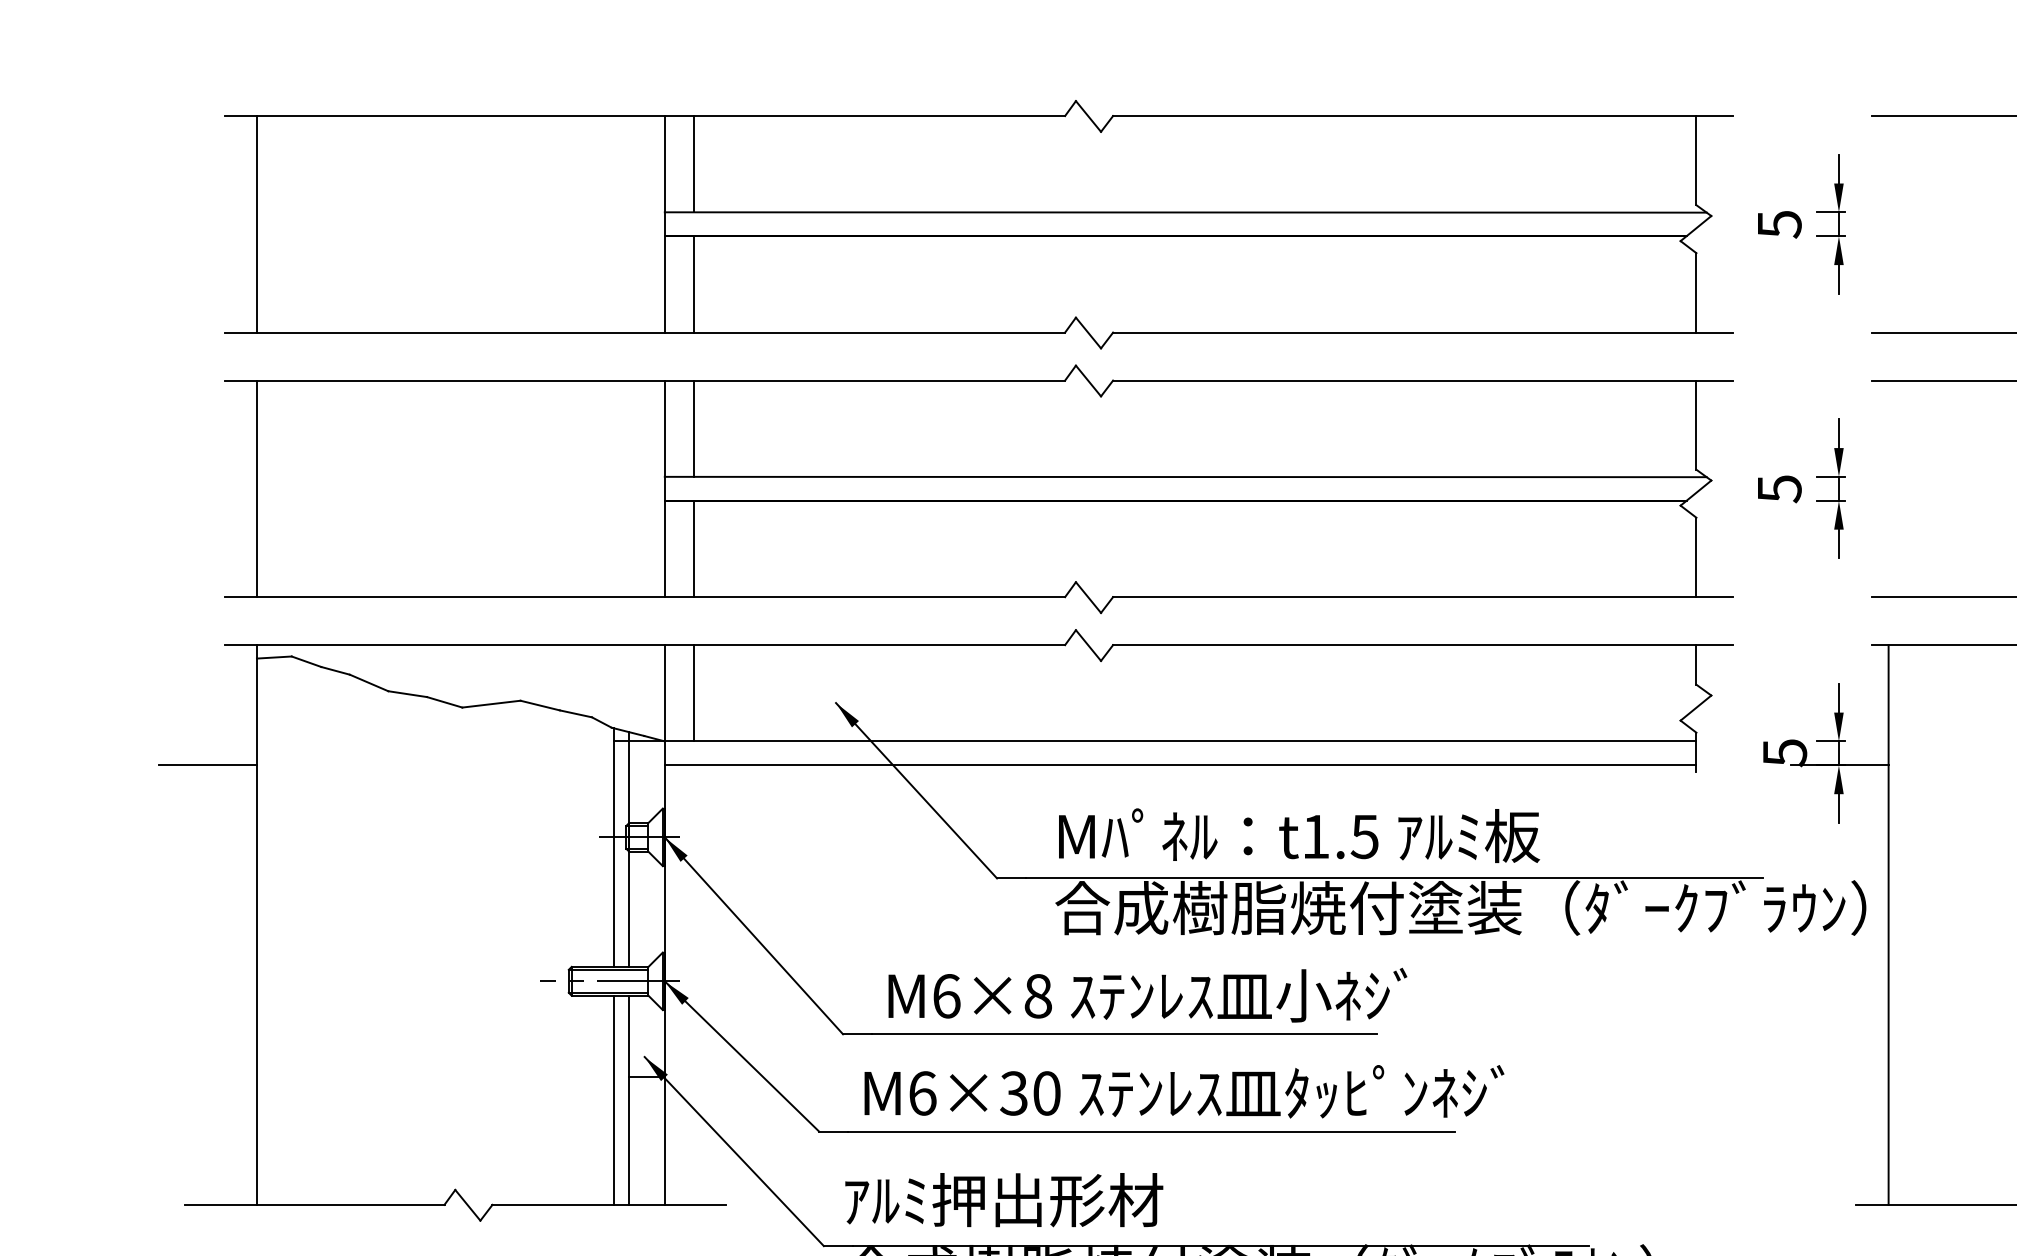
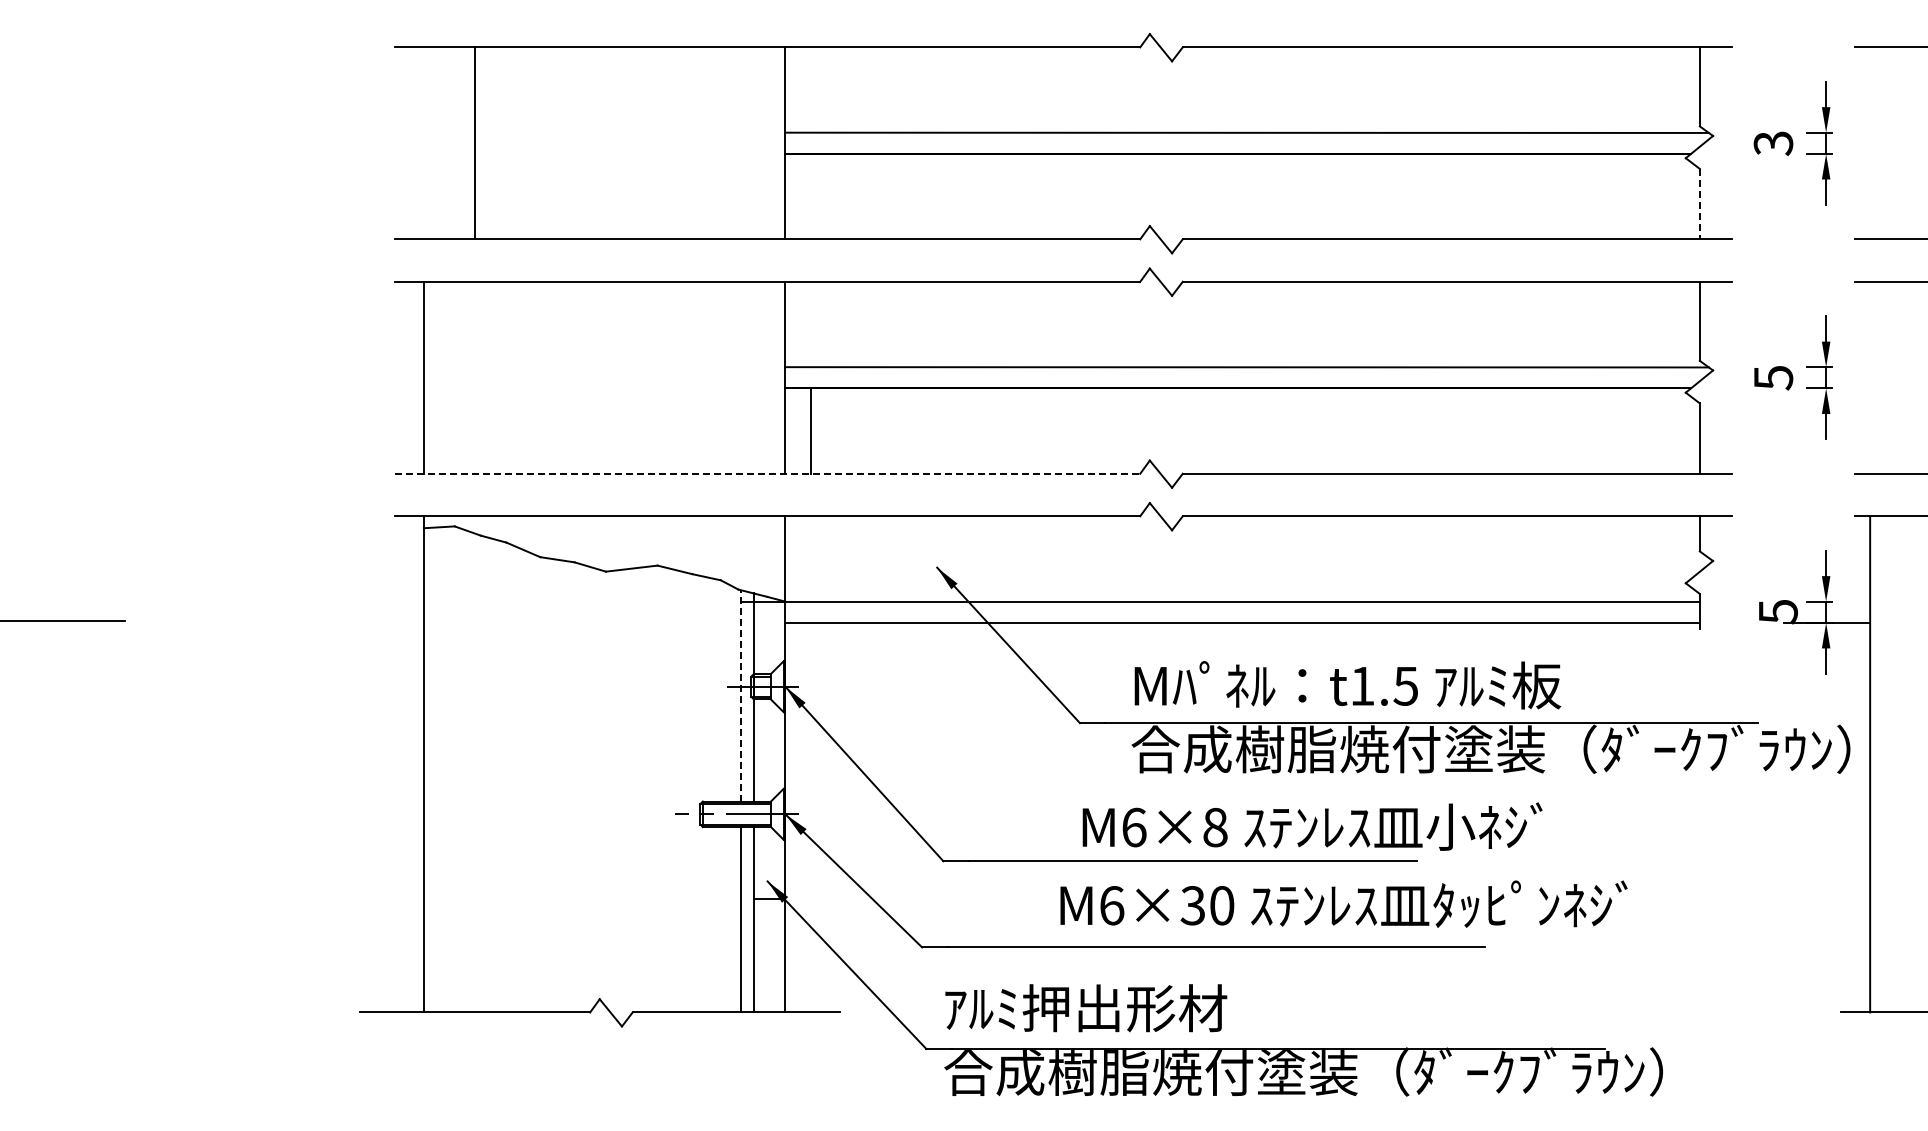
line: (693, 163) -> (810, 89), removed
line: (256, 224) -> (474, 143), moved
text: (1778, 224) -> (1772, 143), 5 -> 3
line: (693, 284) -> (810, 196), removed
line: (1696, 293) -> (1699, 204), solid -> dashed
line: (693, 428) -> (810, 324), removed
line: (644, 596) -> (767, 473), solid -> dashed
line: (693, 692) -> (810, 558), removed
line: (207, 764) -> (380, 622), removed
line: (614, 847) -> (740, 695), solid -> dashed
text: (1147, 995) -> (1312, 826), moved
text: (1183, 1090) -> (1343, 903), moved

